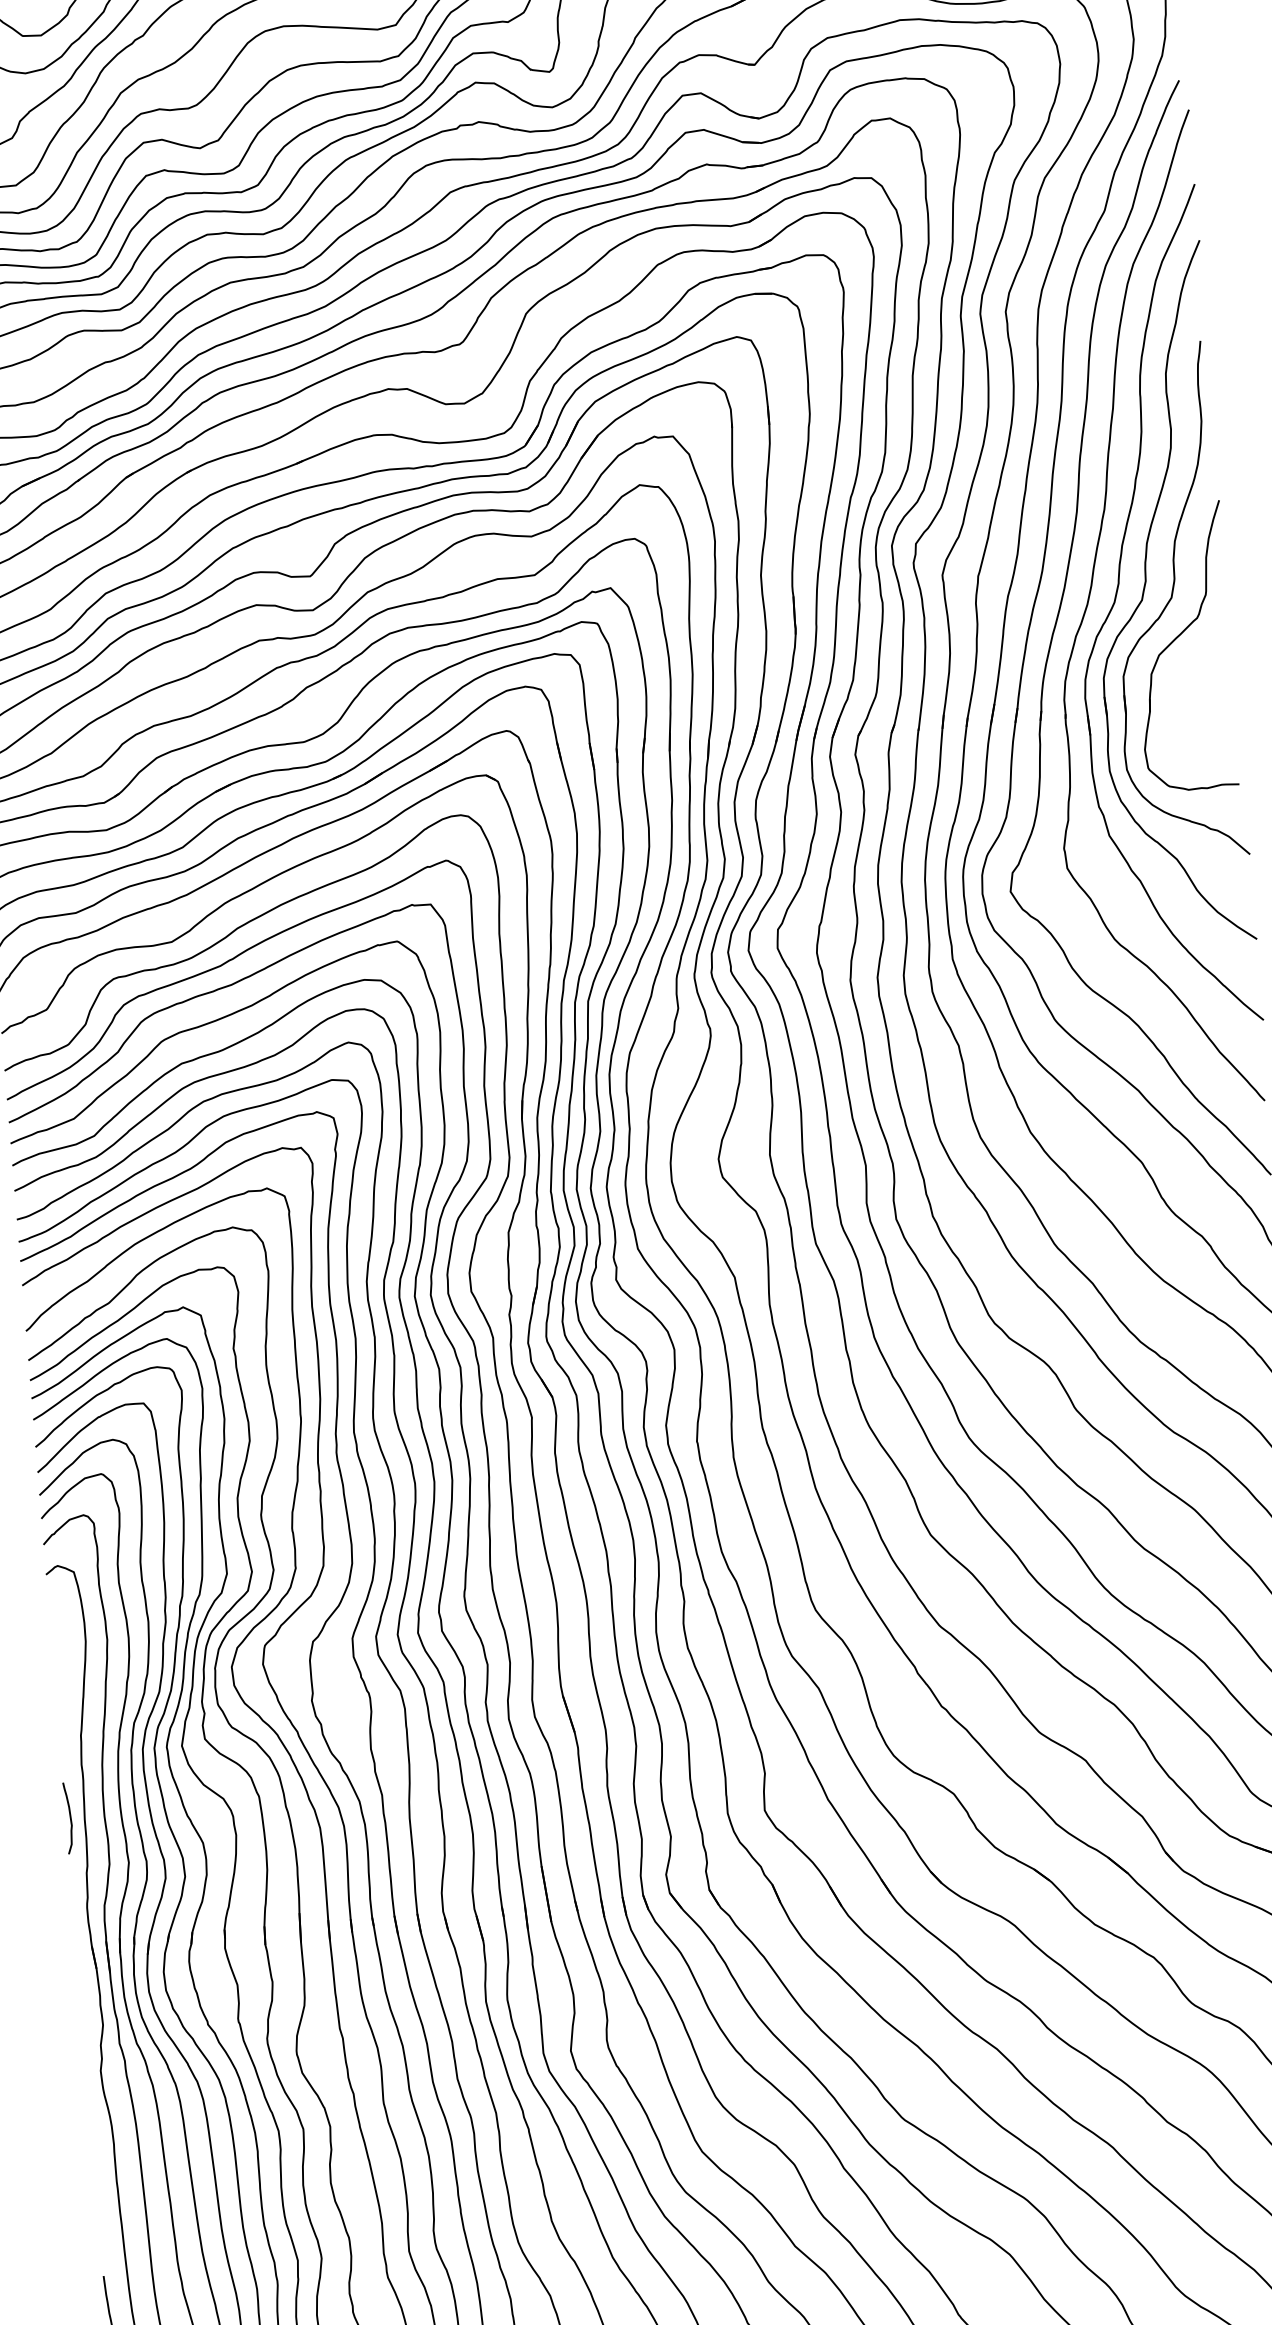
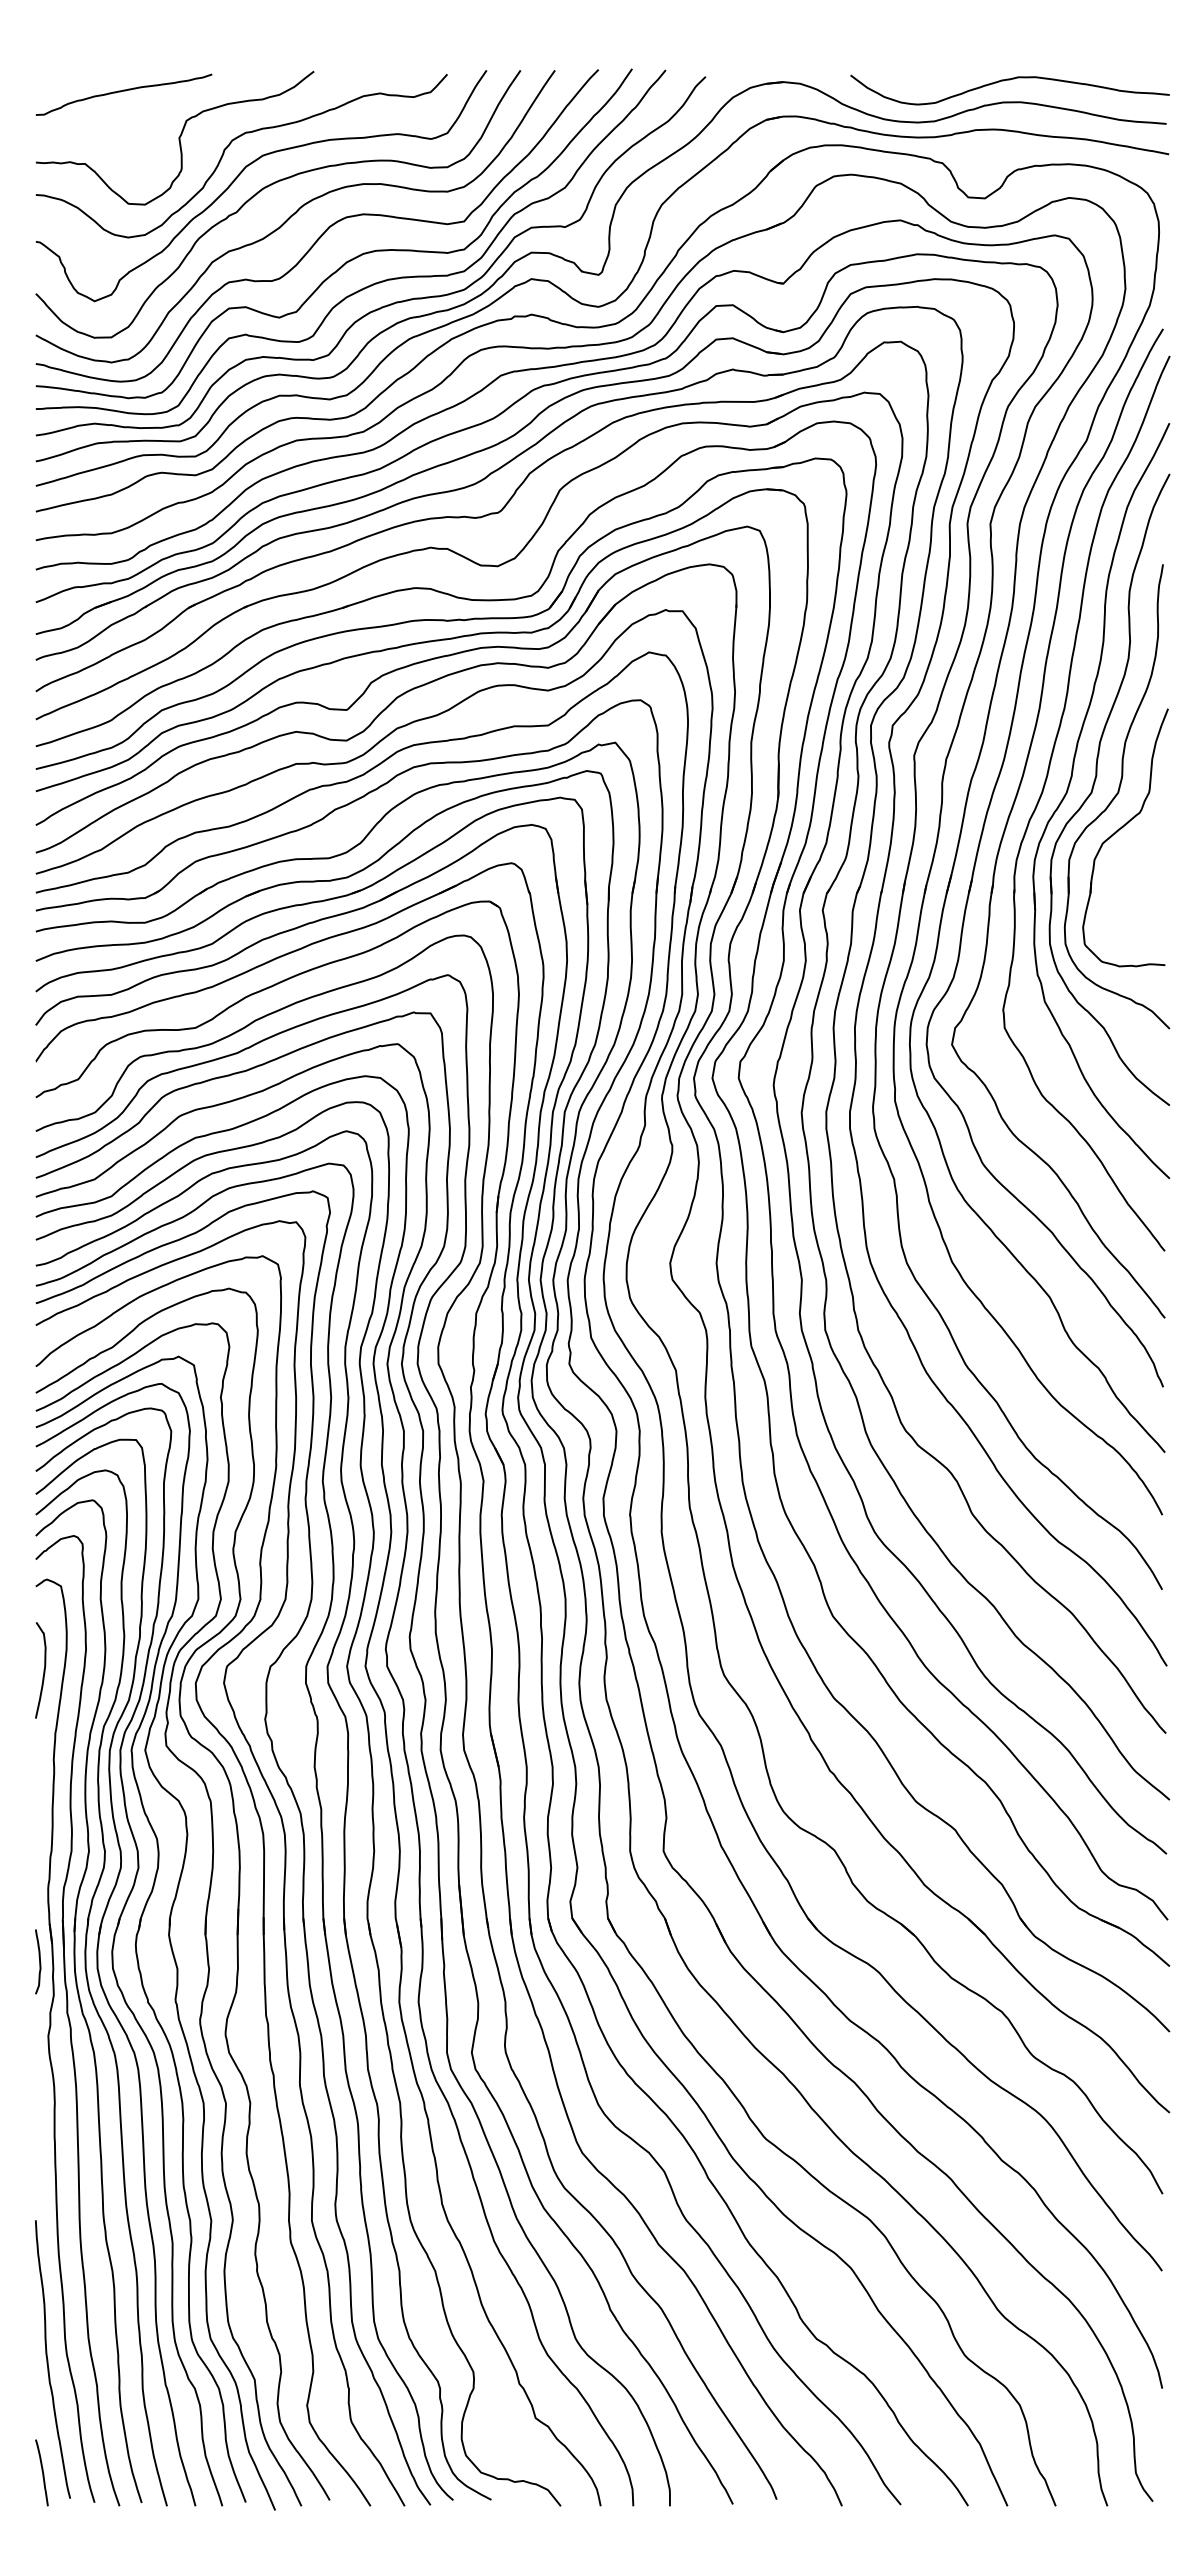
curve: (62, 1666) -> (43, 1670), added
curve: (70, 1817) -> (39, 1961), moved

